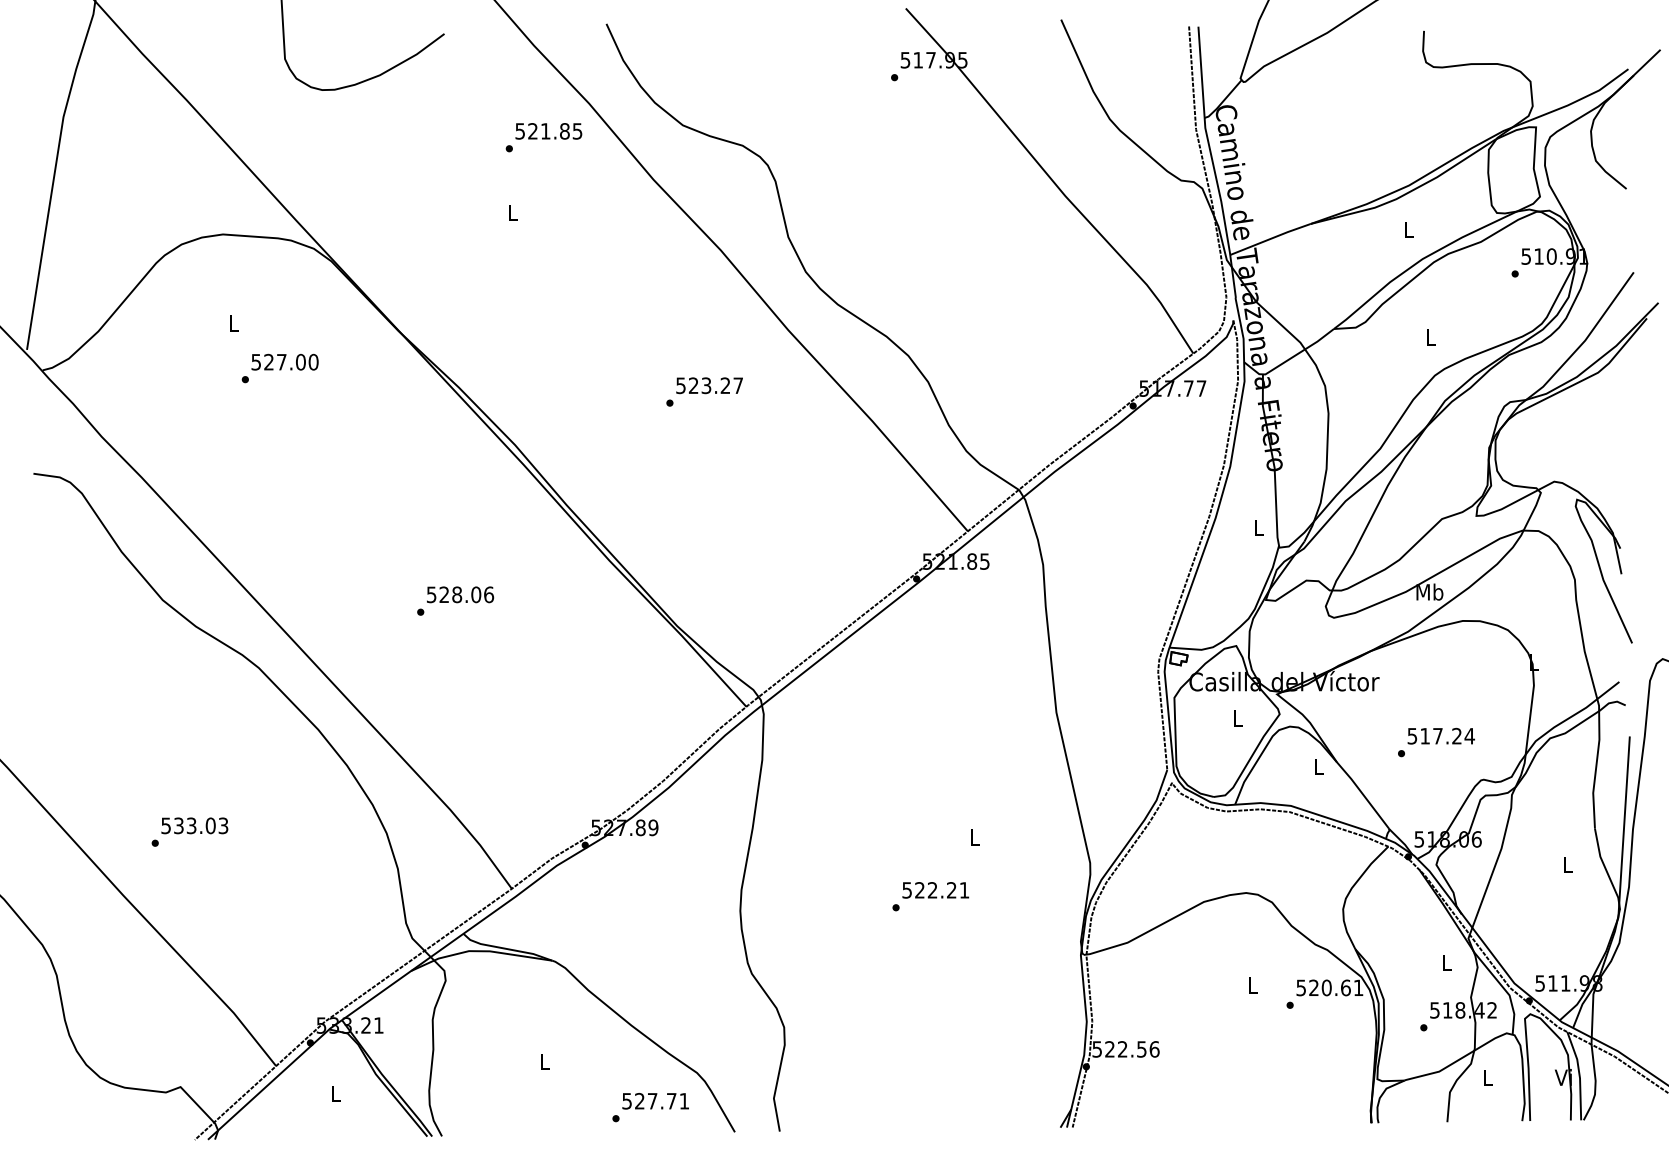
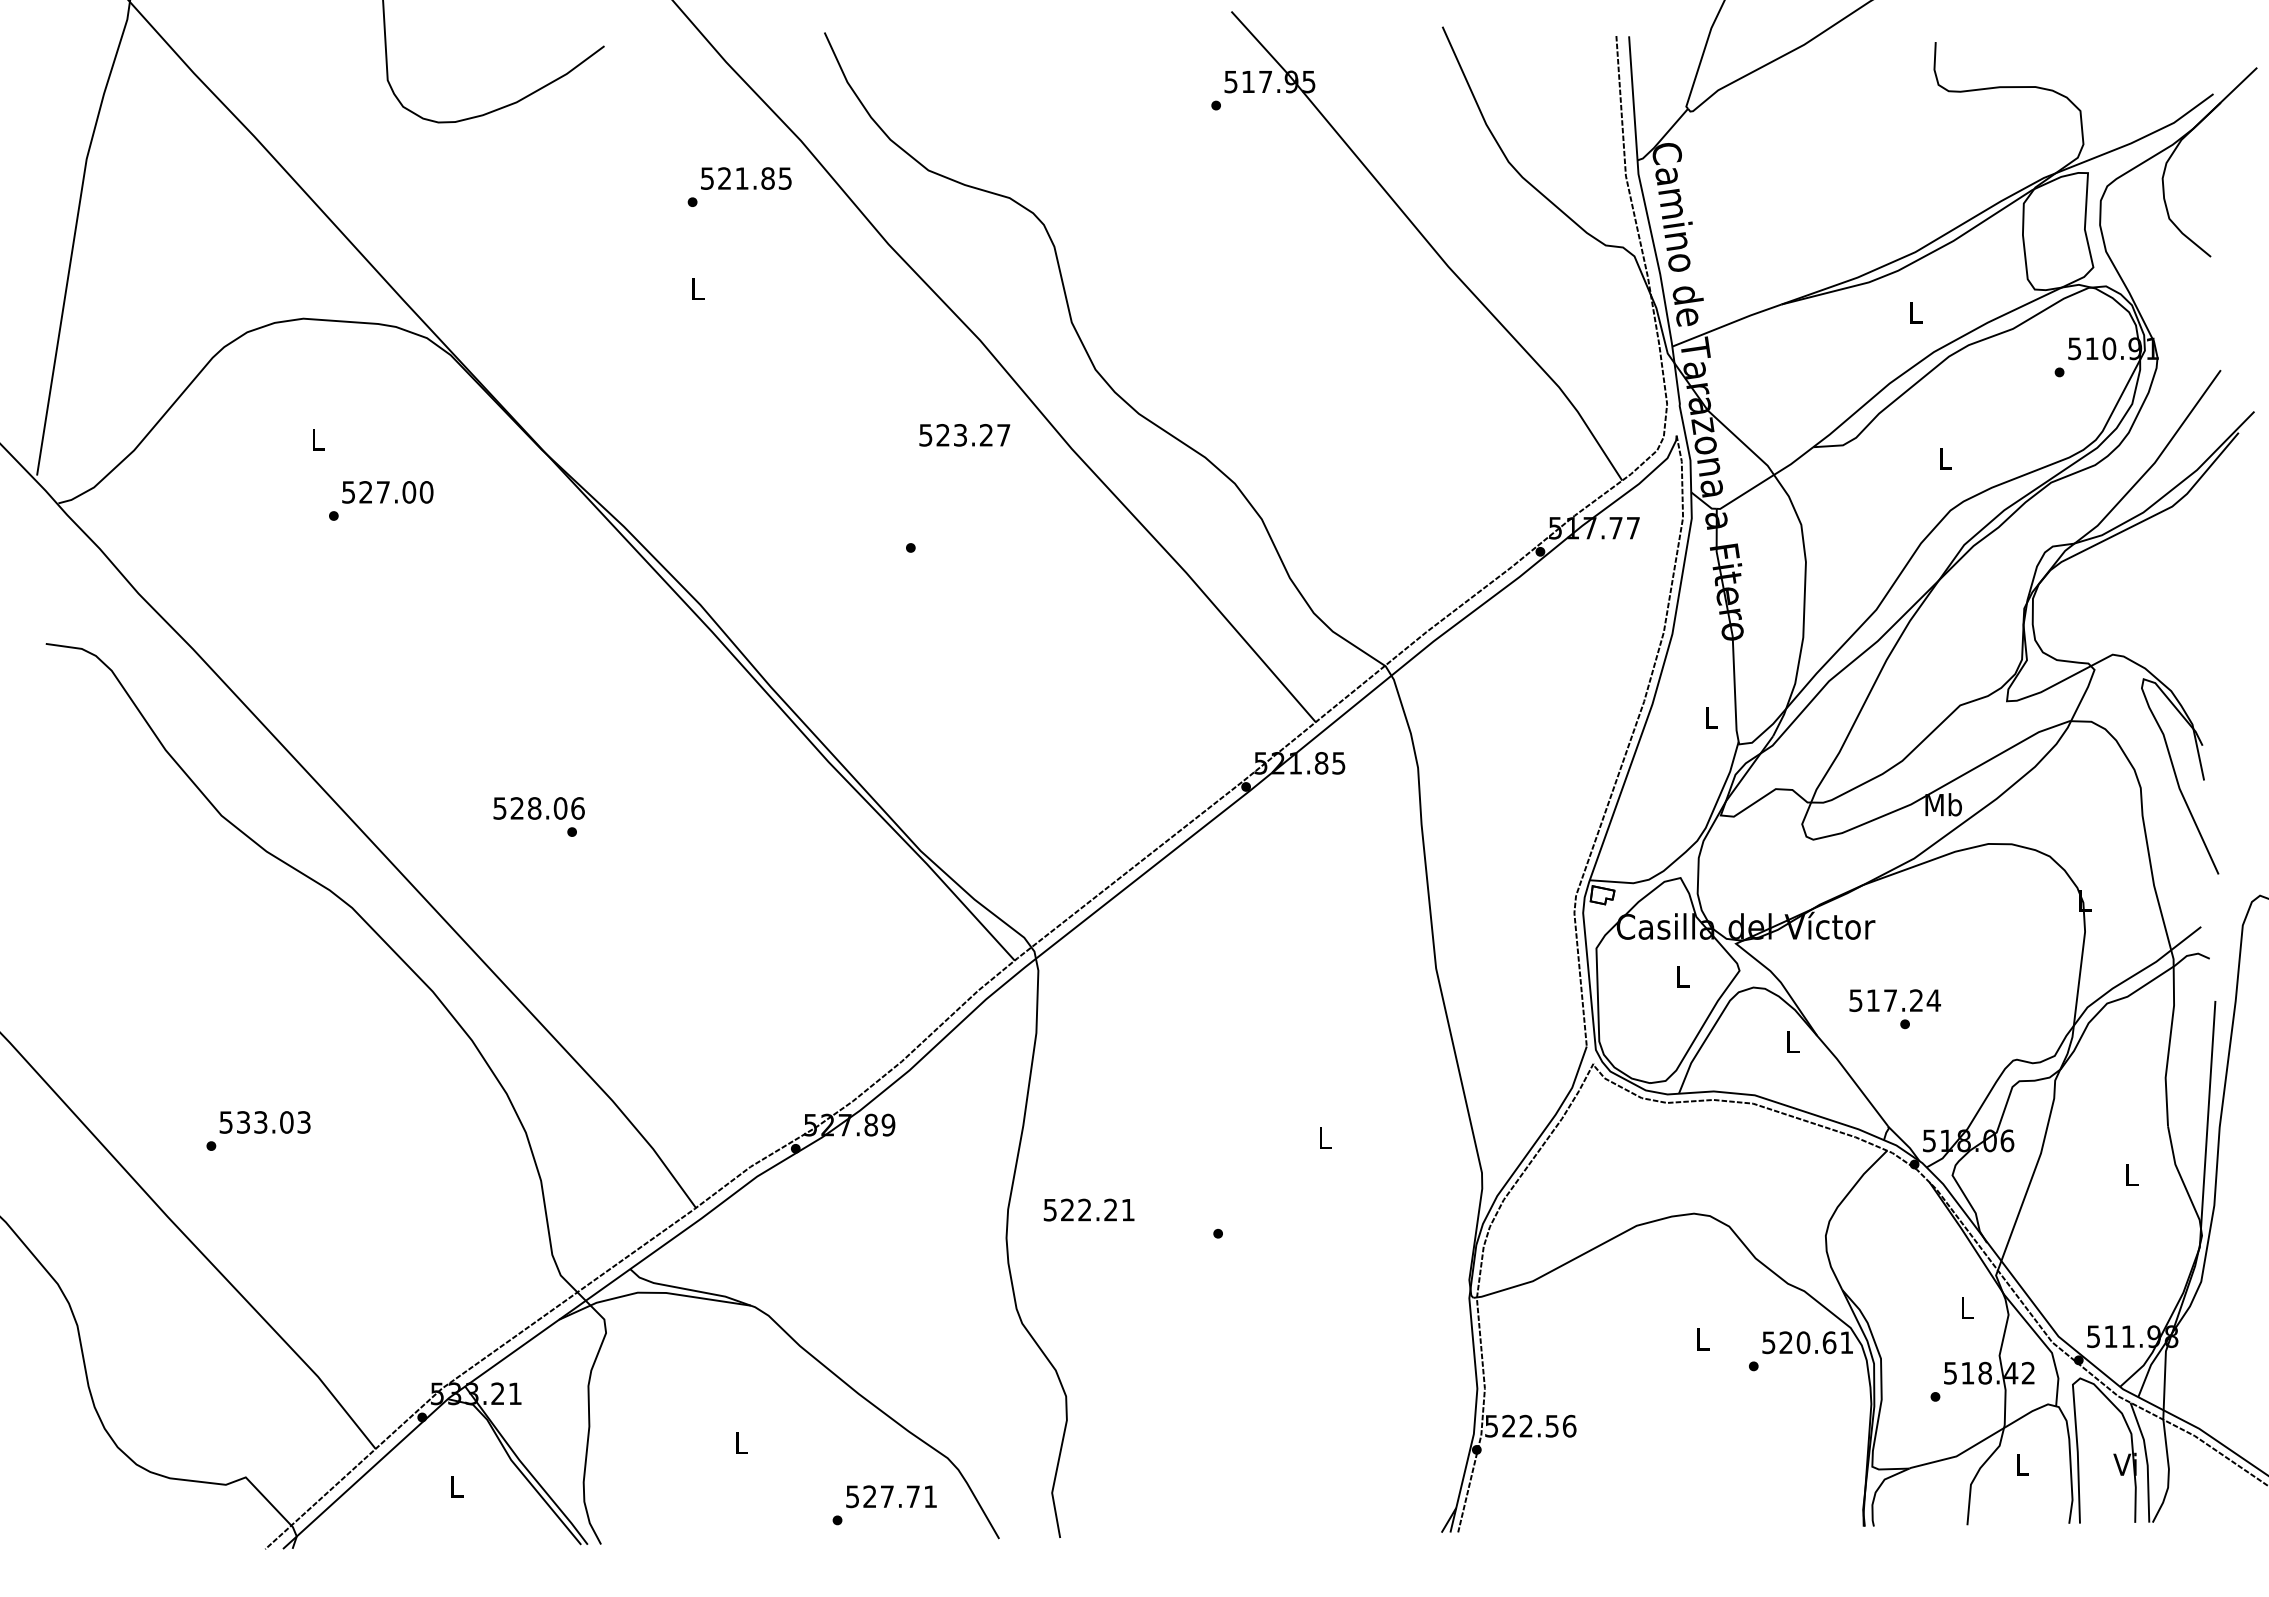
text: (709, 385) -> (964, 435), moved
text: (459, 594) -> (538, 808), moved
text: (1440, 736) -> (1894, 1000), moved
text: (935, 889) -> (1088, 1209), moved

